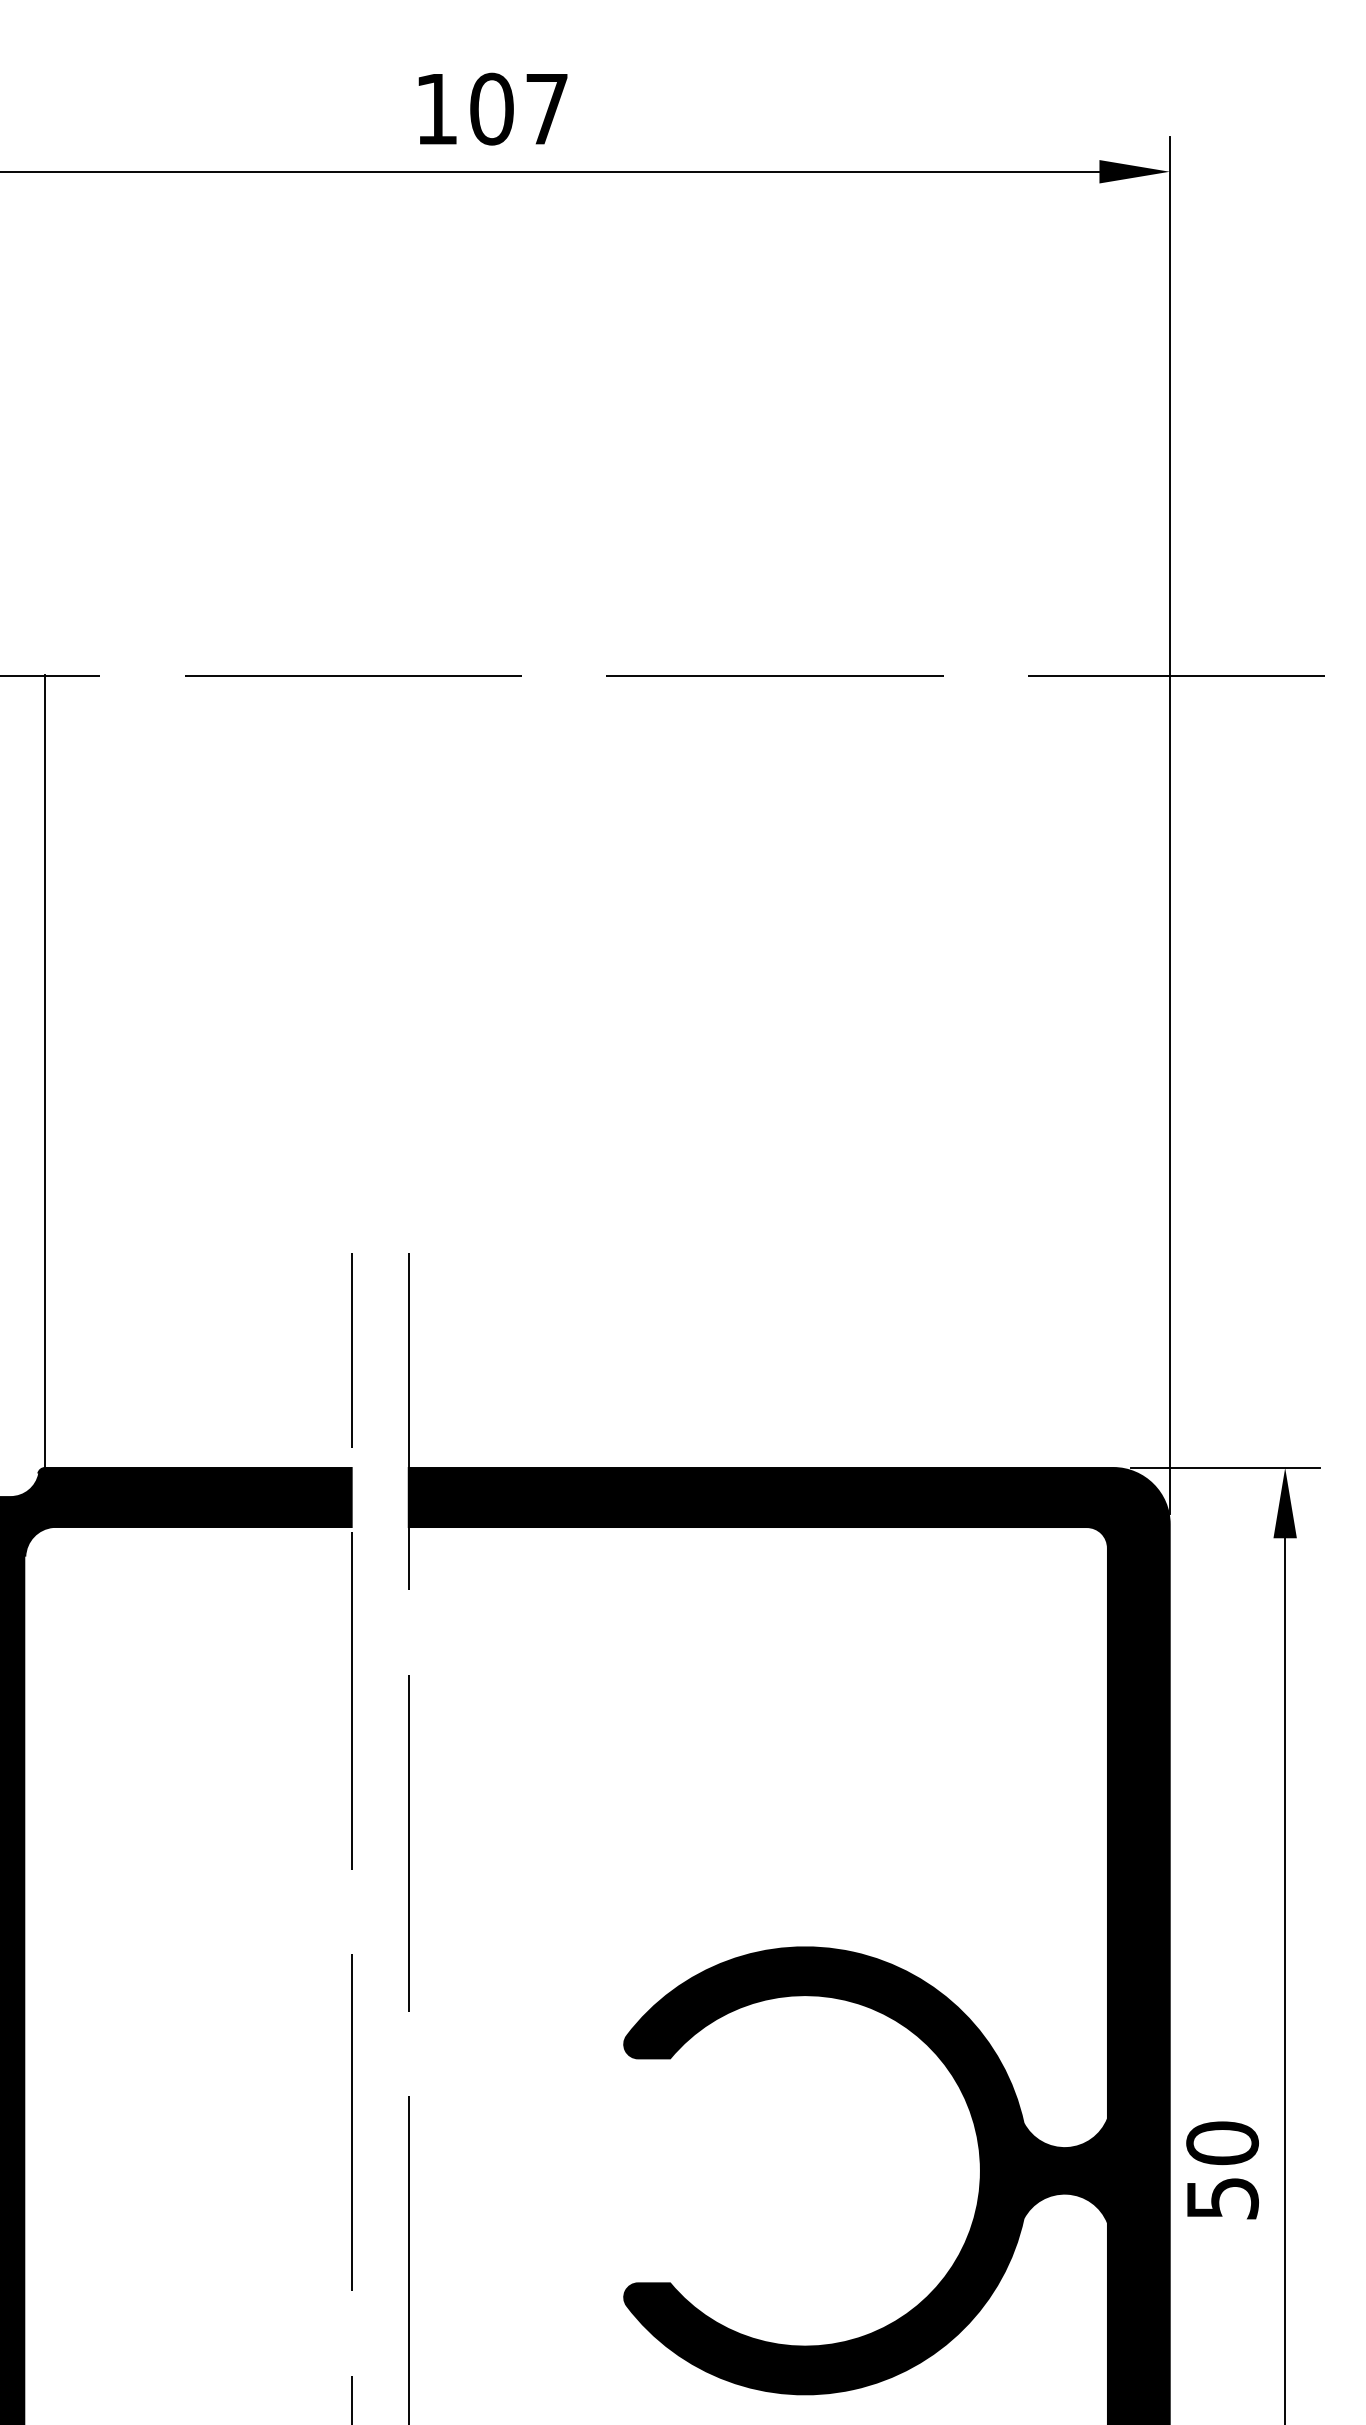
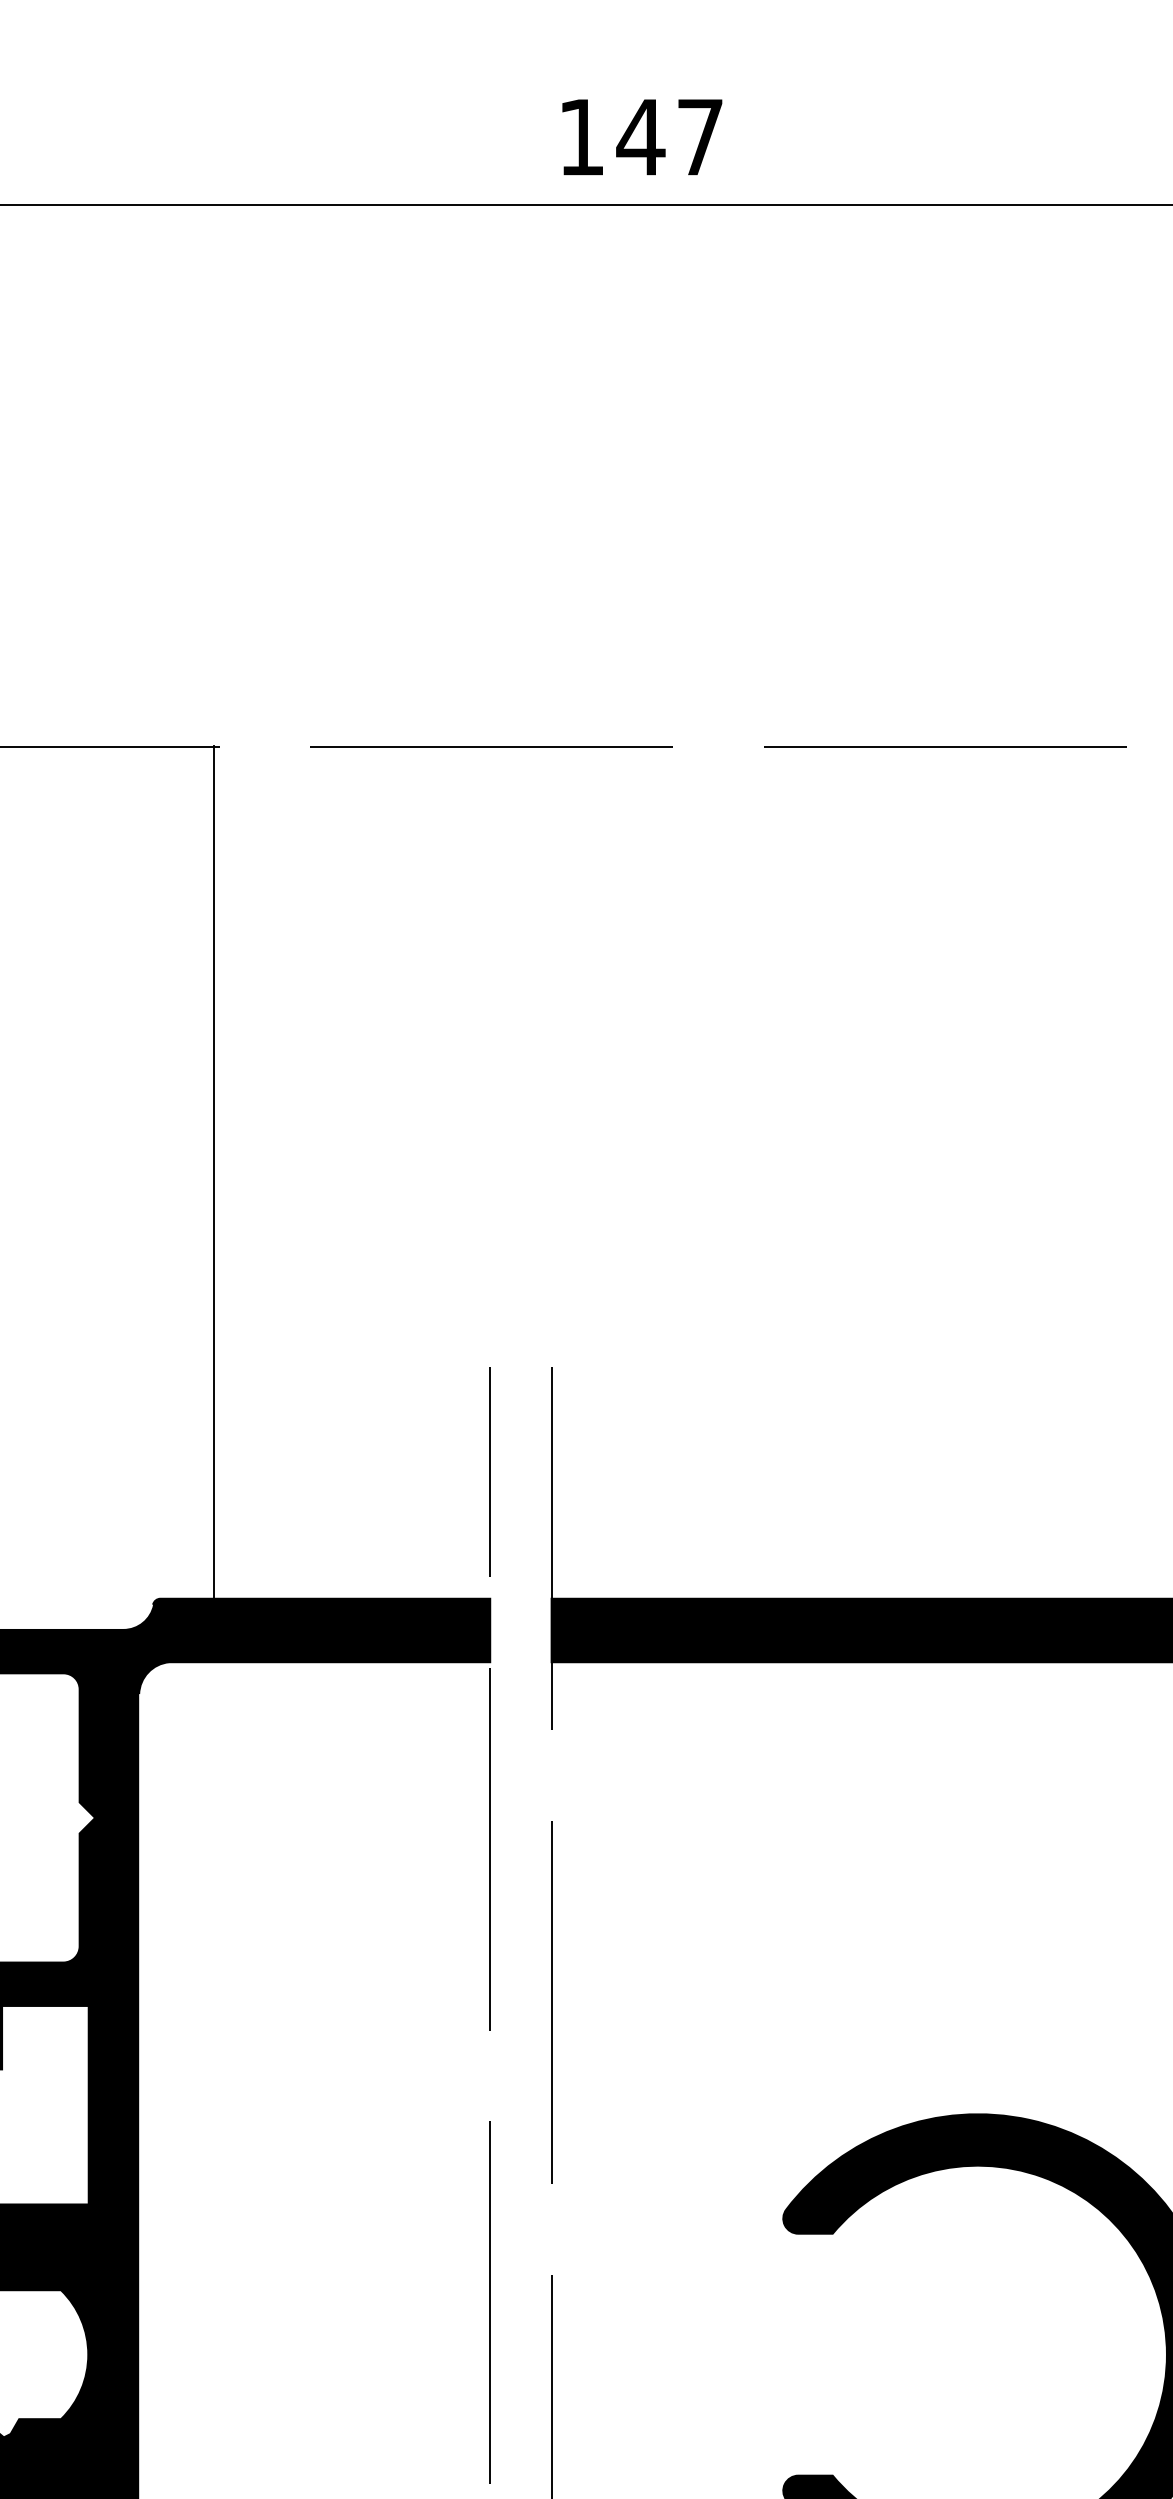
text: (491, 108) -> (640, 136), 107 -> 147
line: (45, 1071) -> (214, 1172), moved

